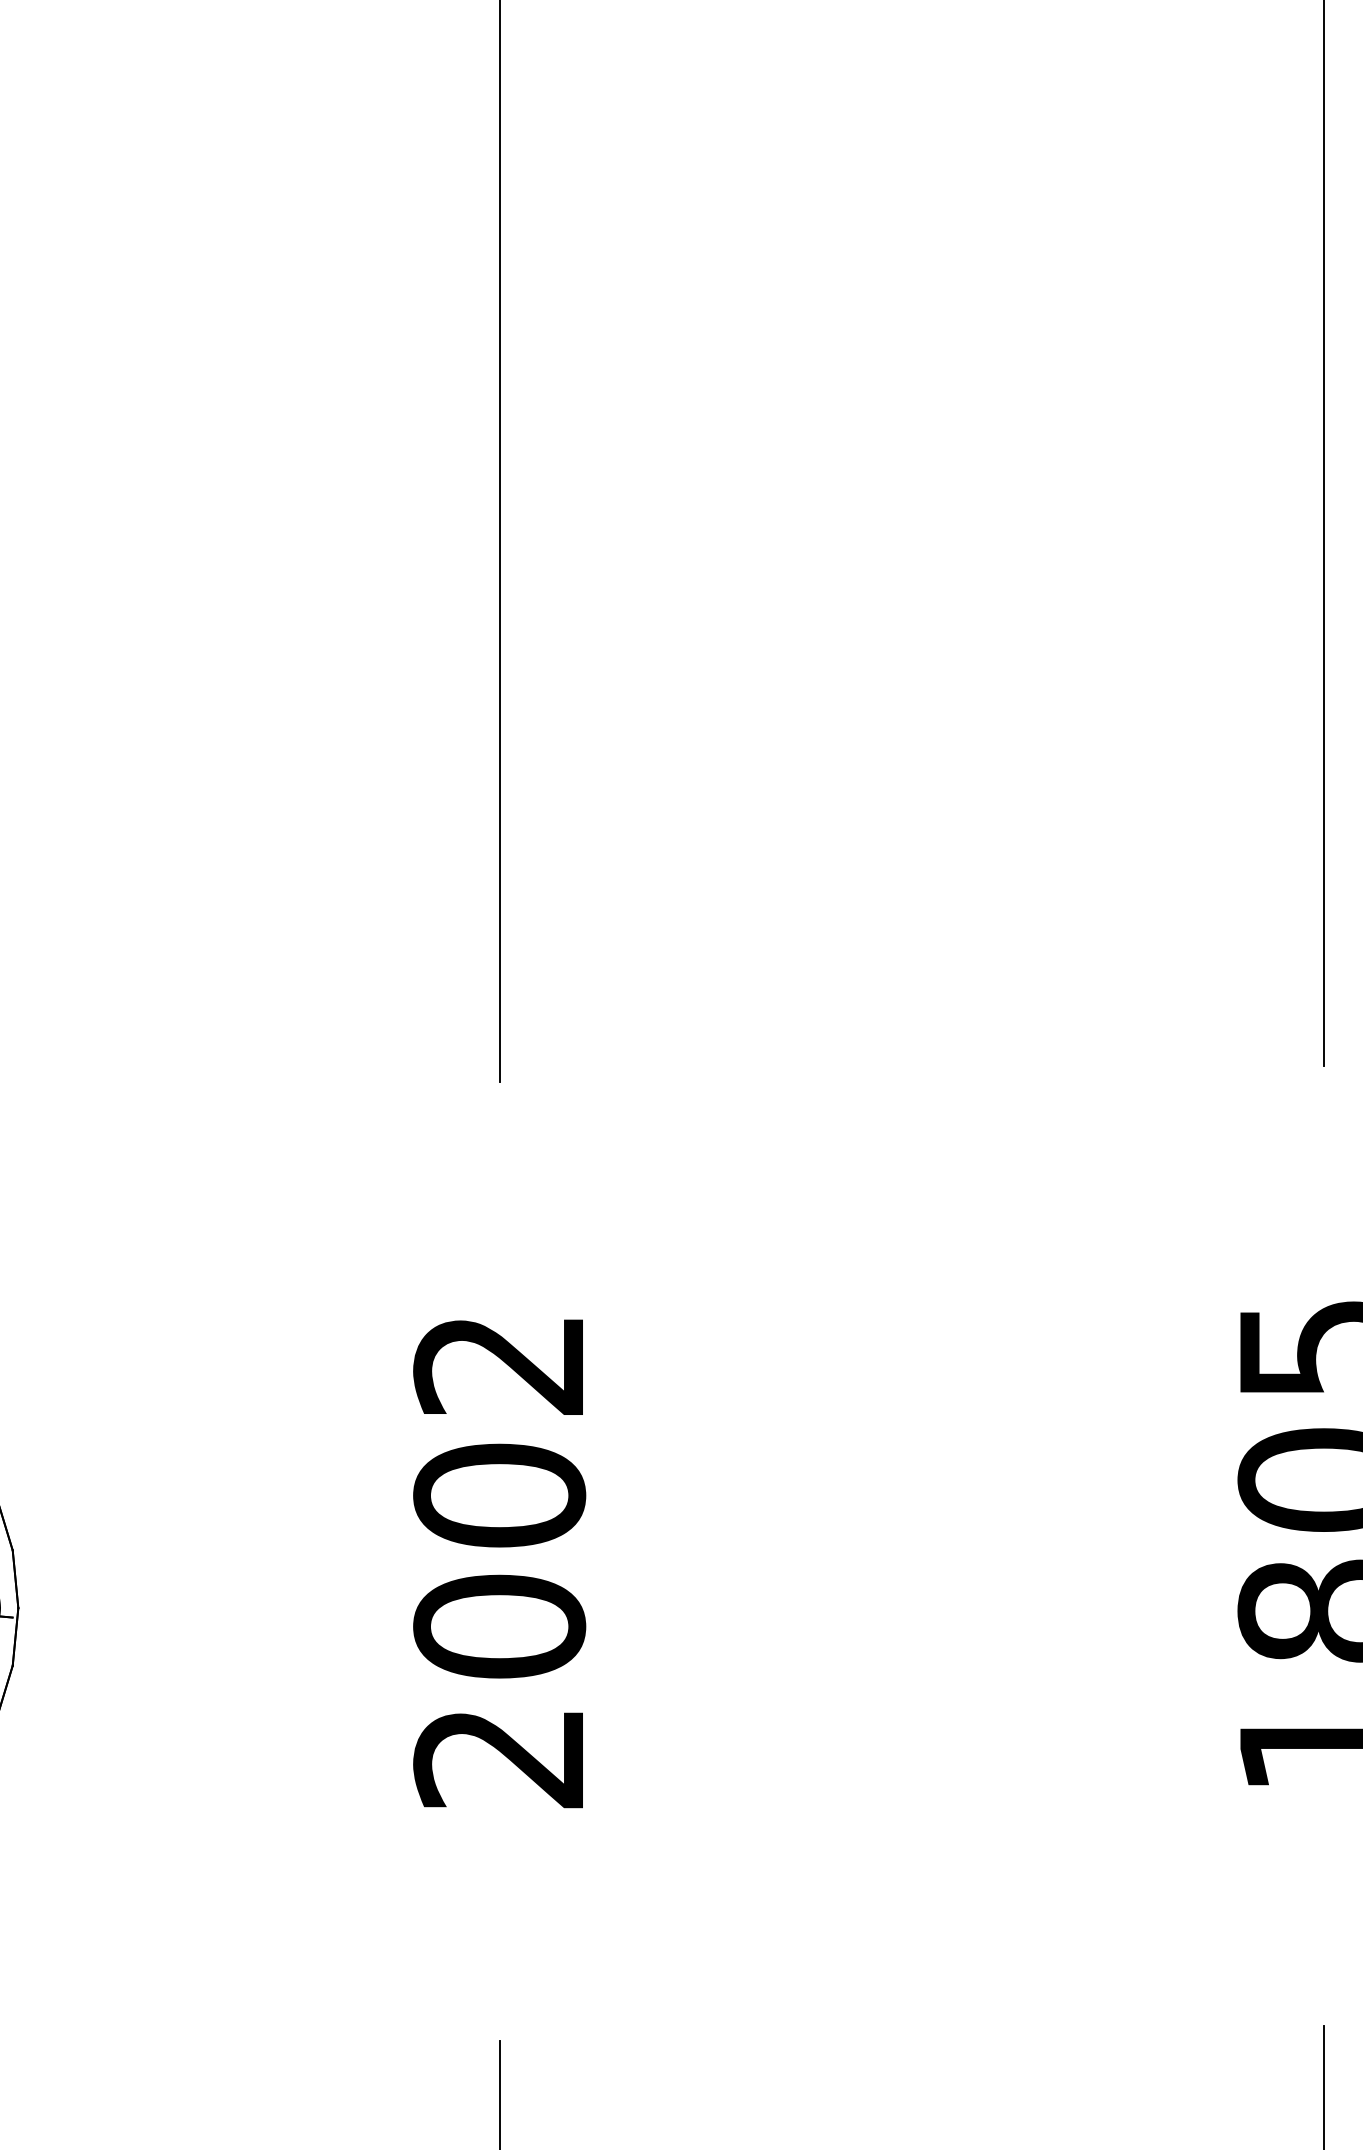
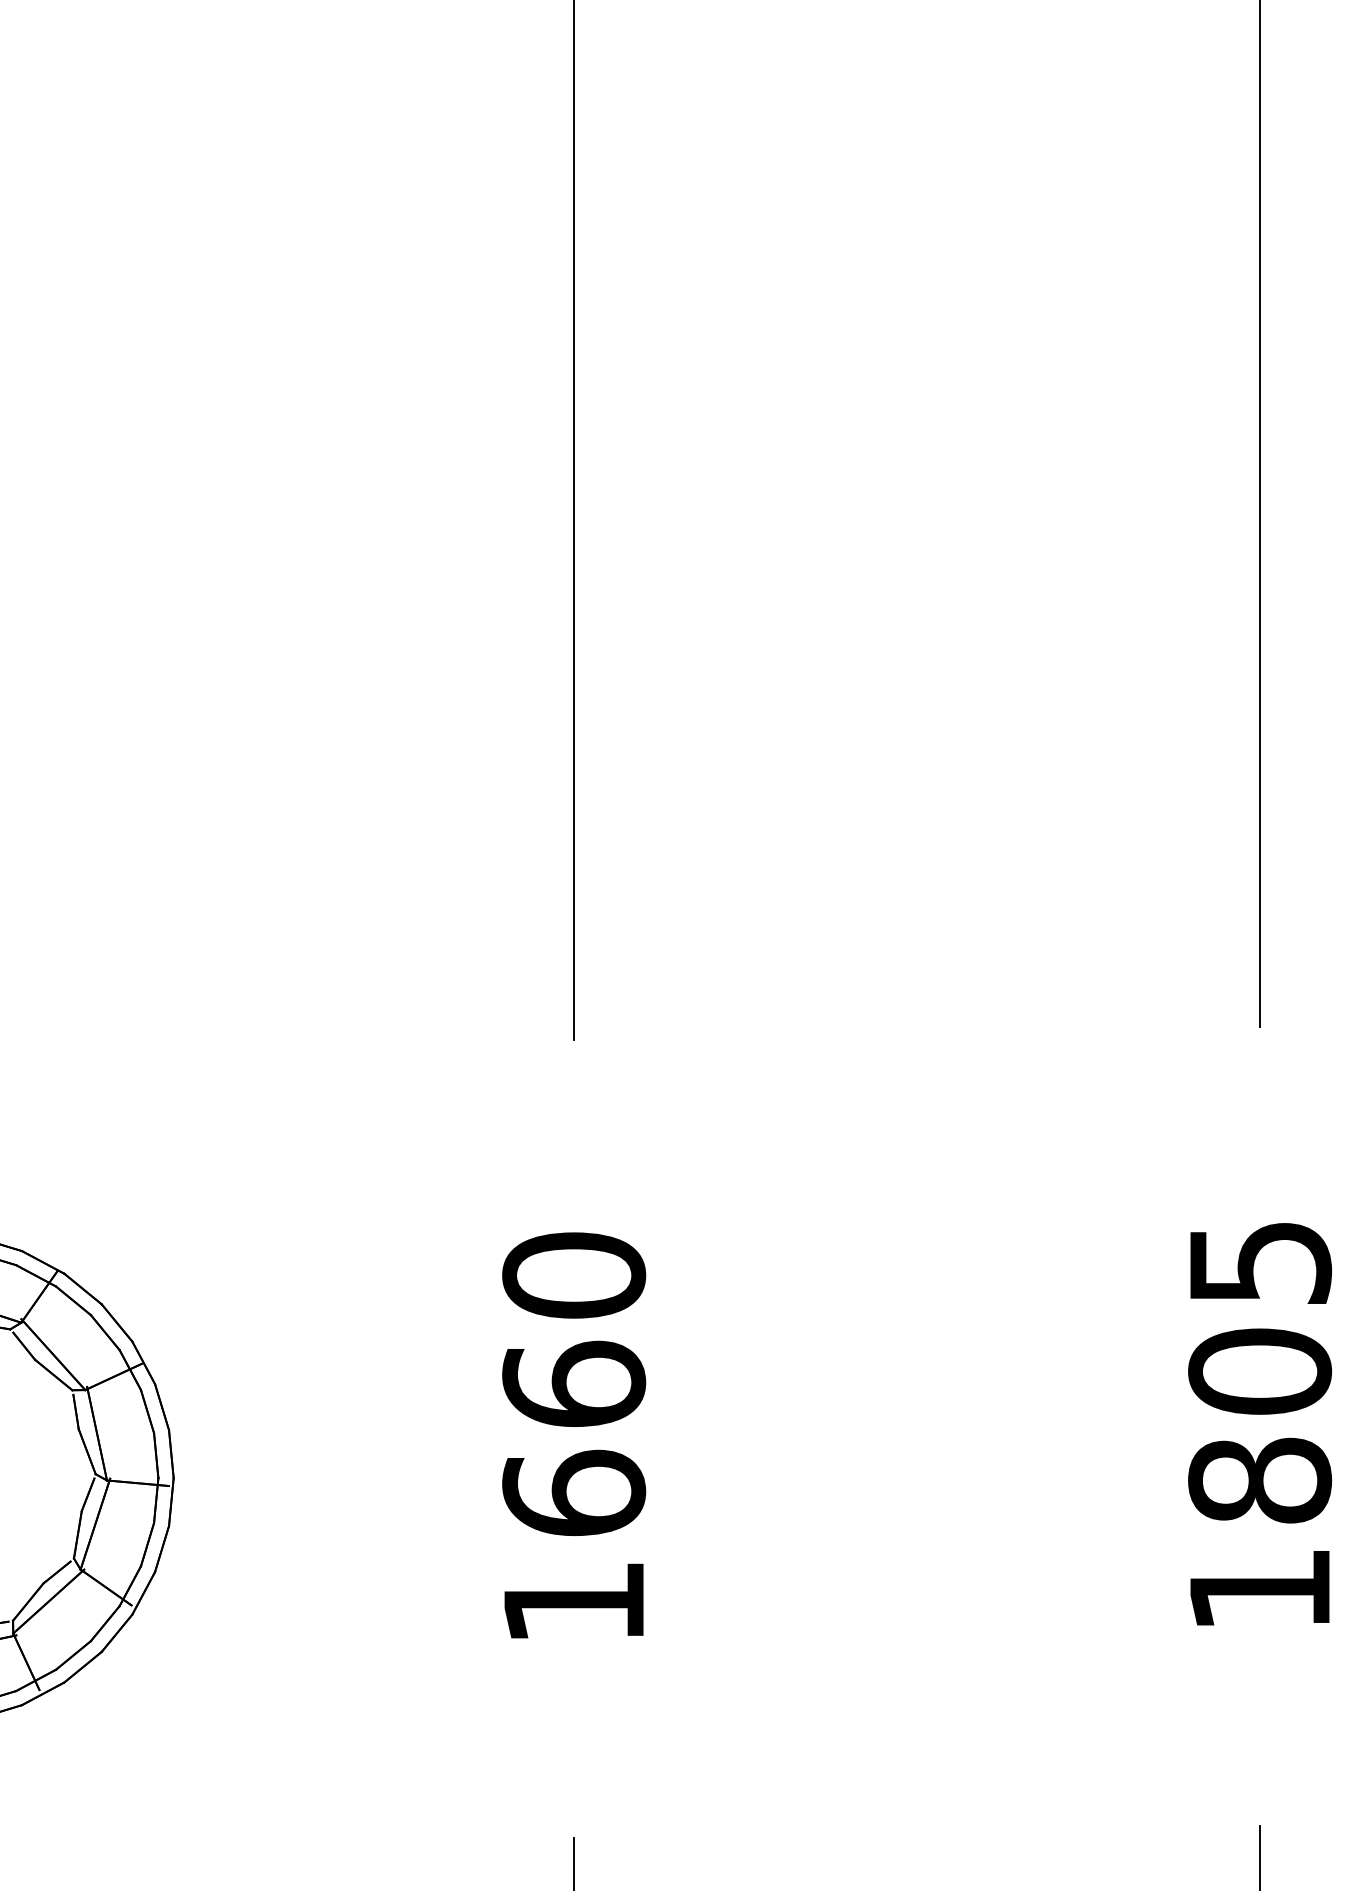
text: (500, 1560) -> (574, 1438), 2002 -> 1660

